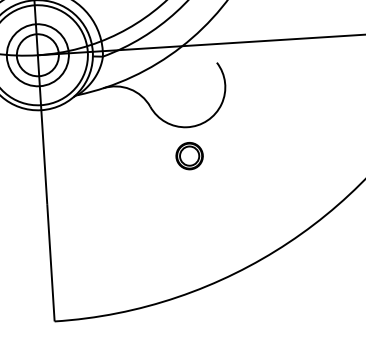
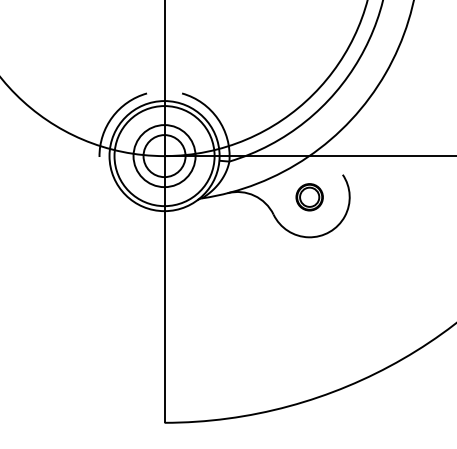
part: (189, 156) -> (309, 197), moved

